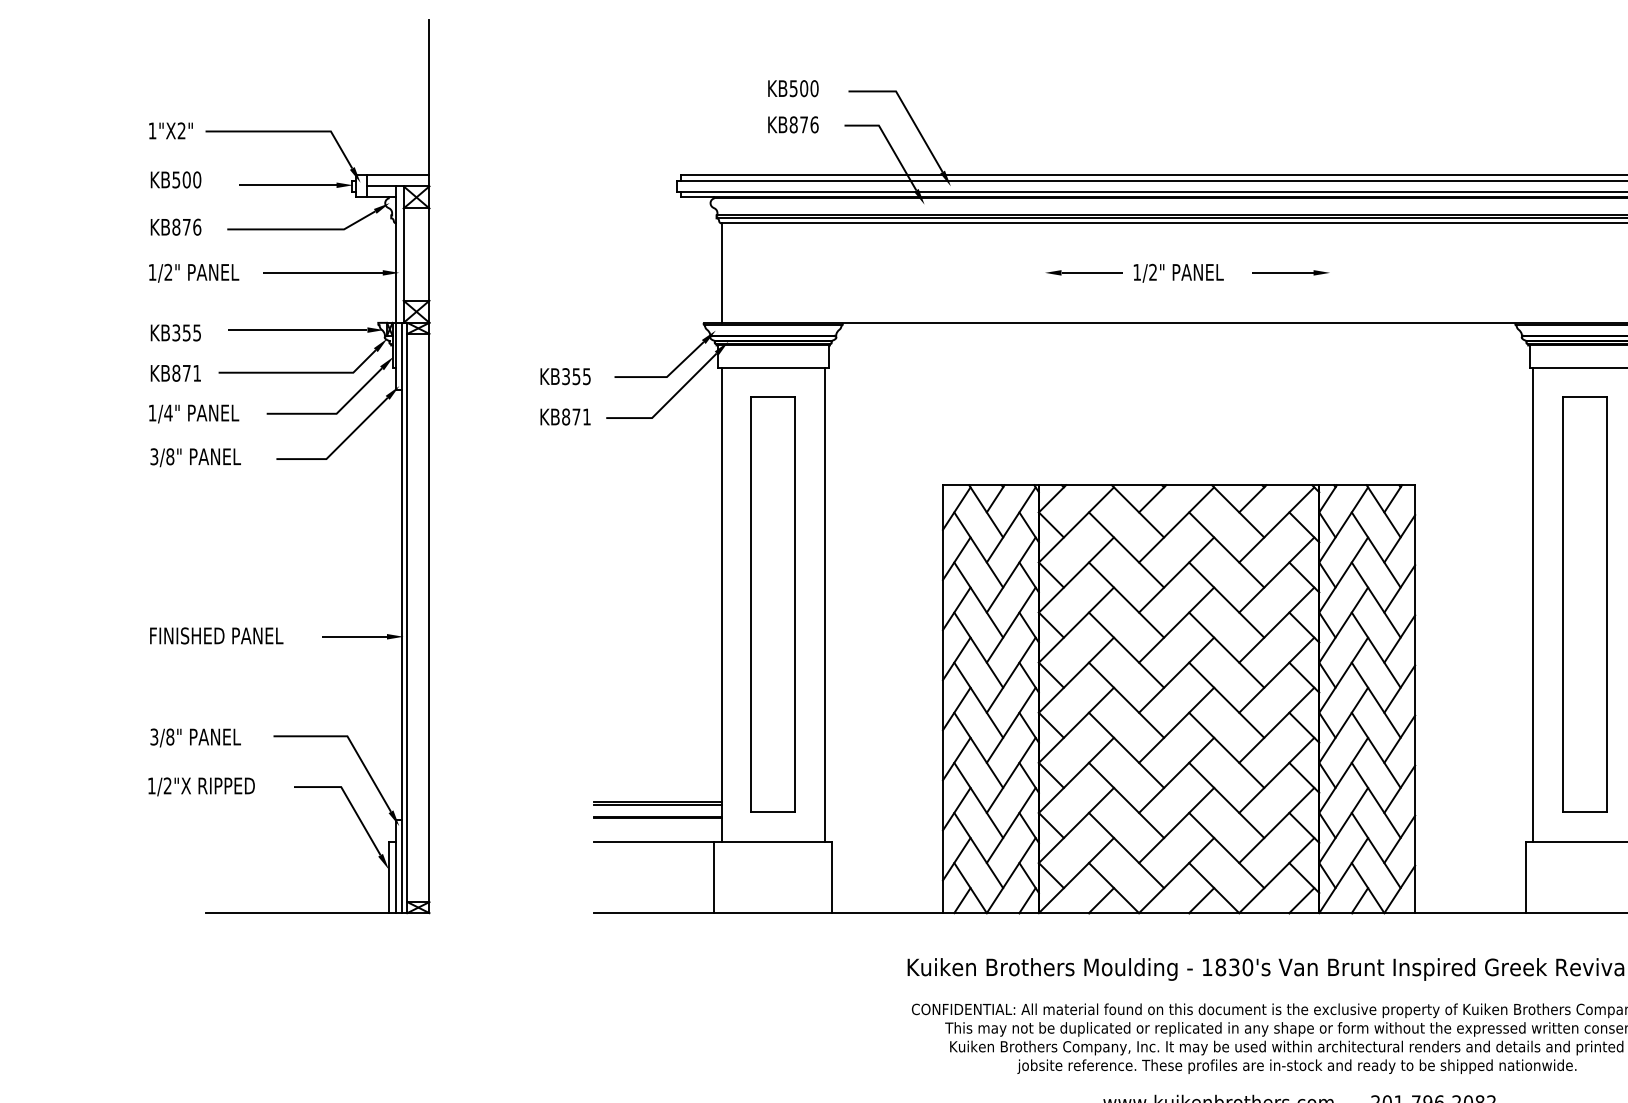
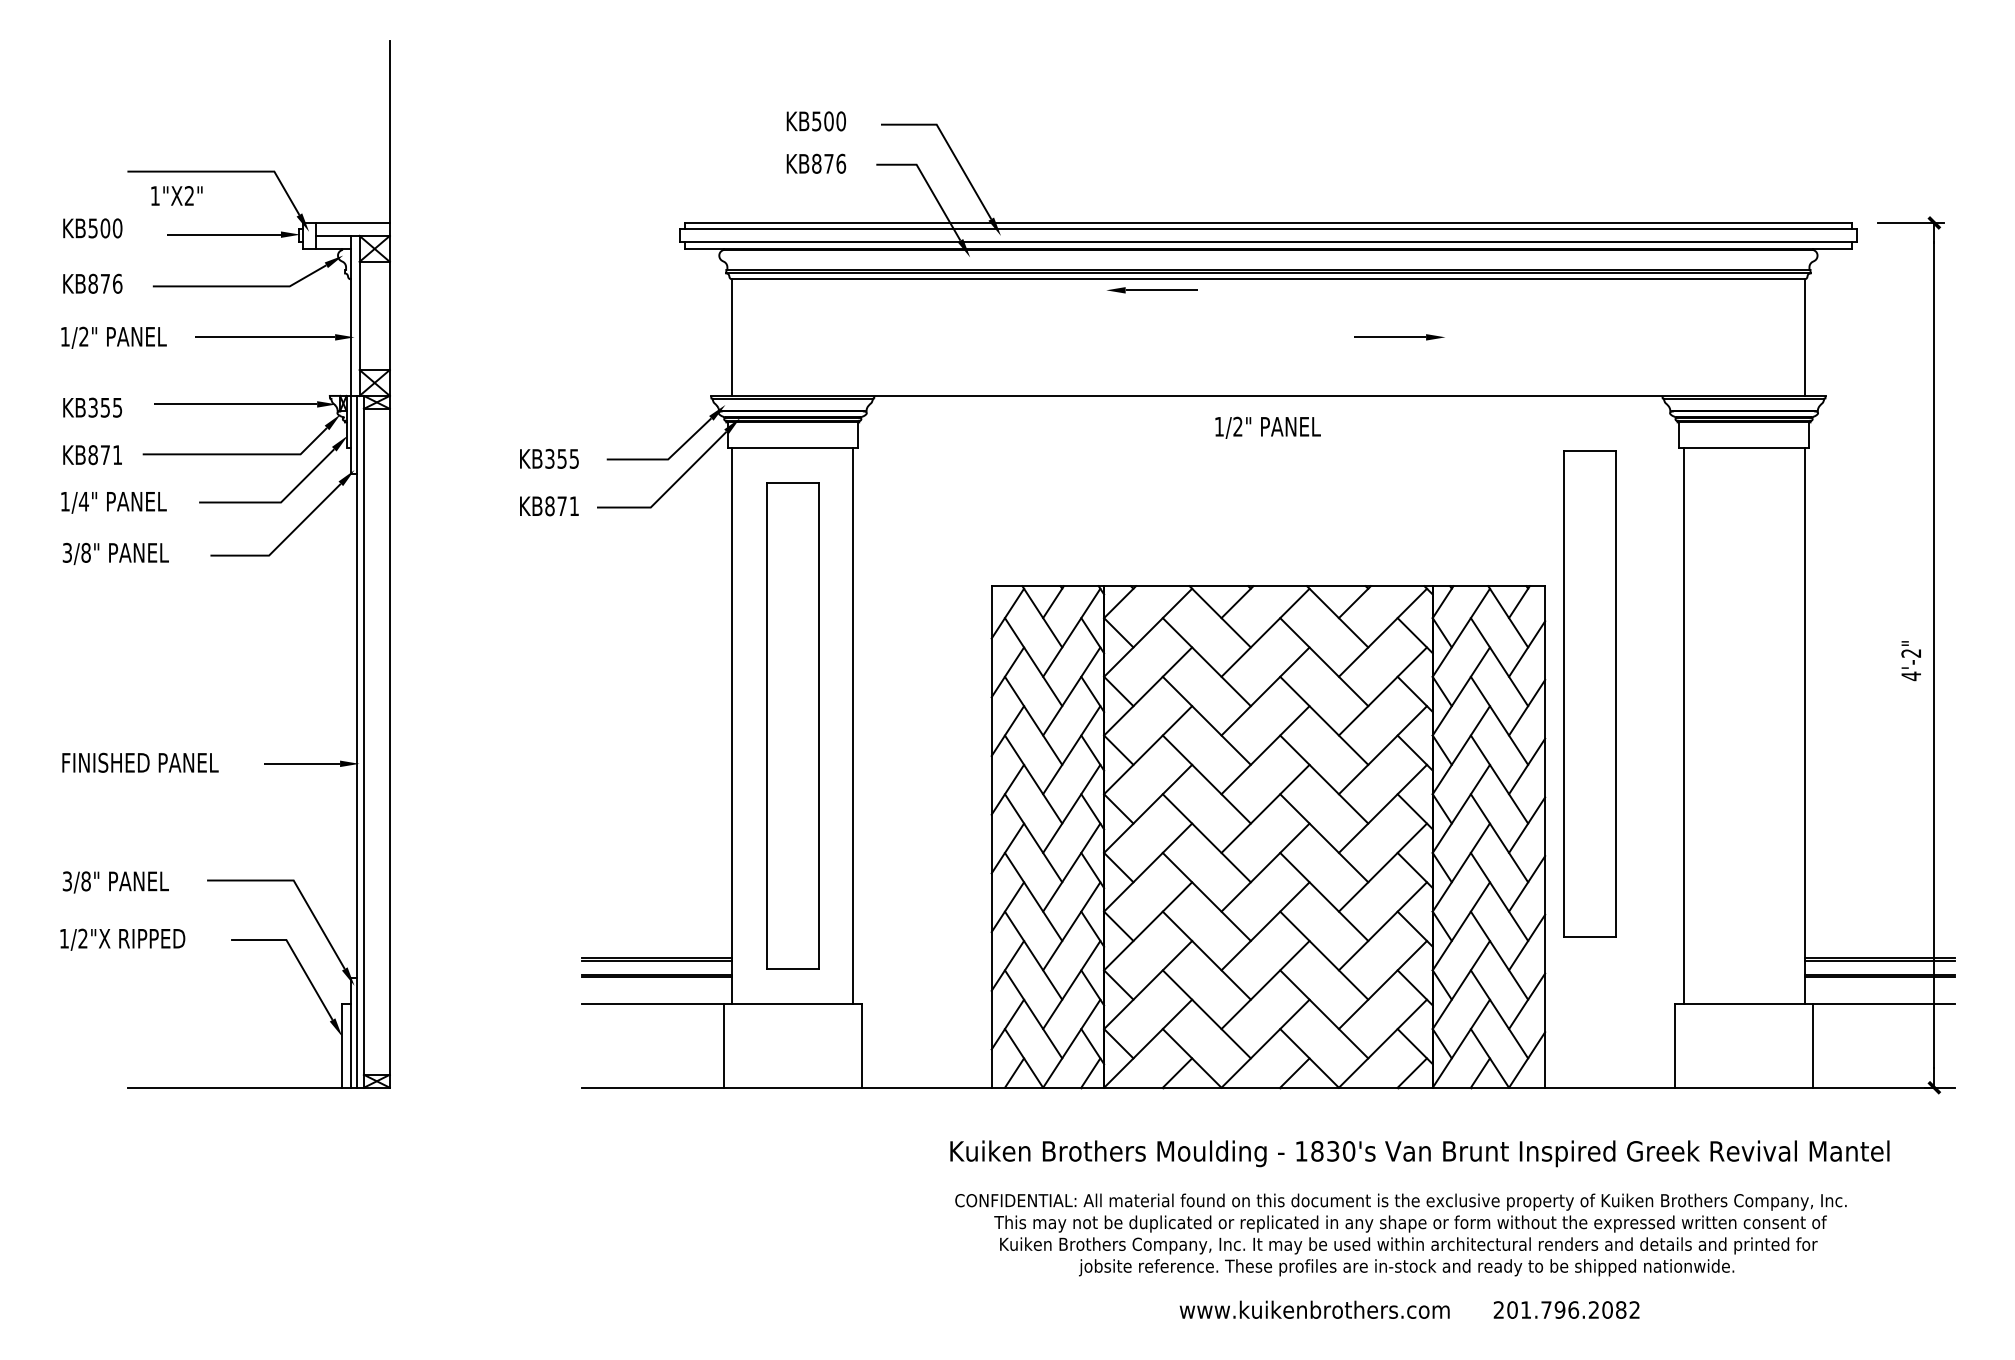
text: (170, 130) -> (176, 195), moved
part: (1084, 273) -> (1152, 290), moved
text: (1178, 273) -> (1267, 427), moved
part: (1584, 604) -> (1589, 693), moved

